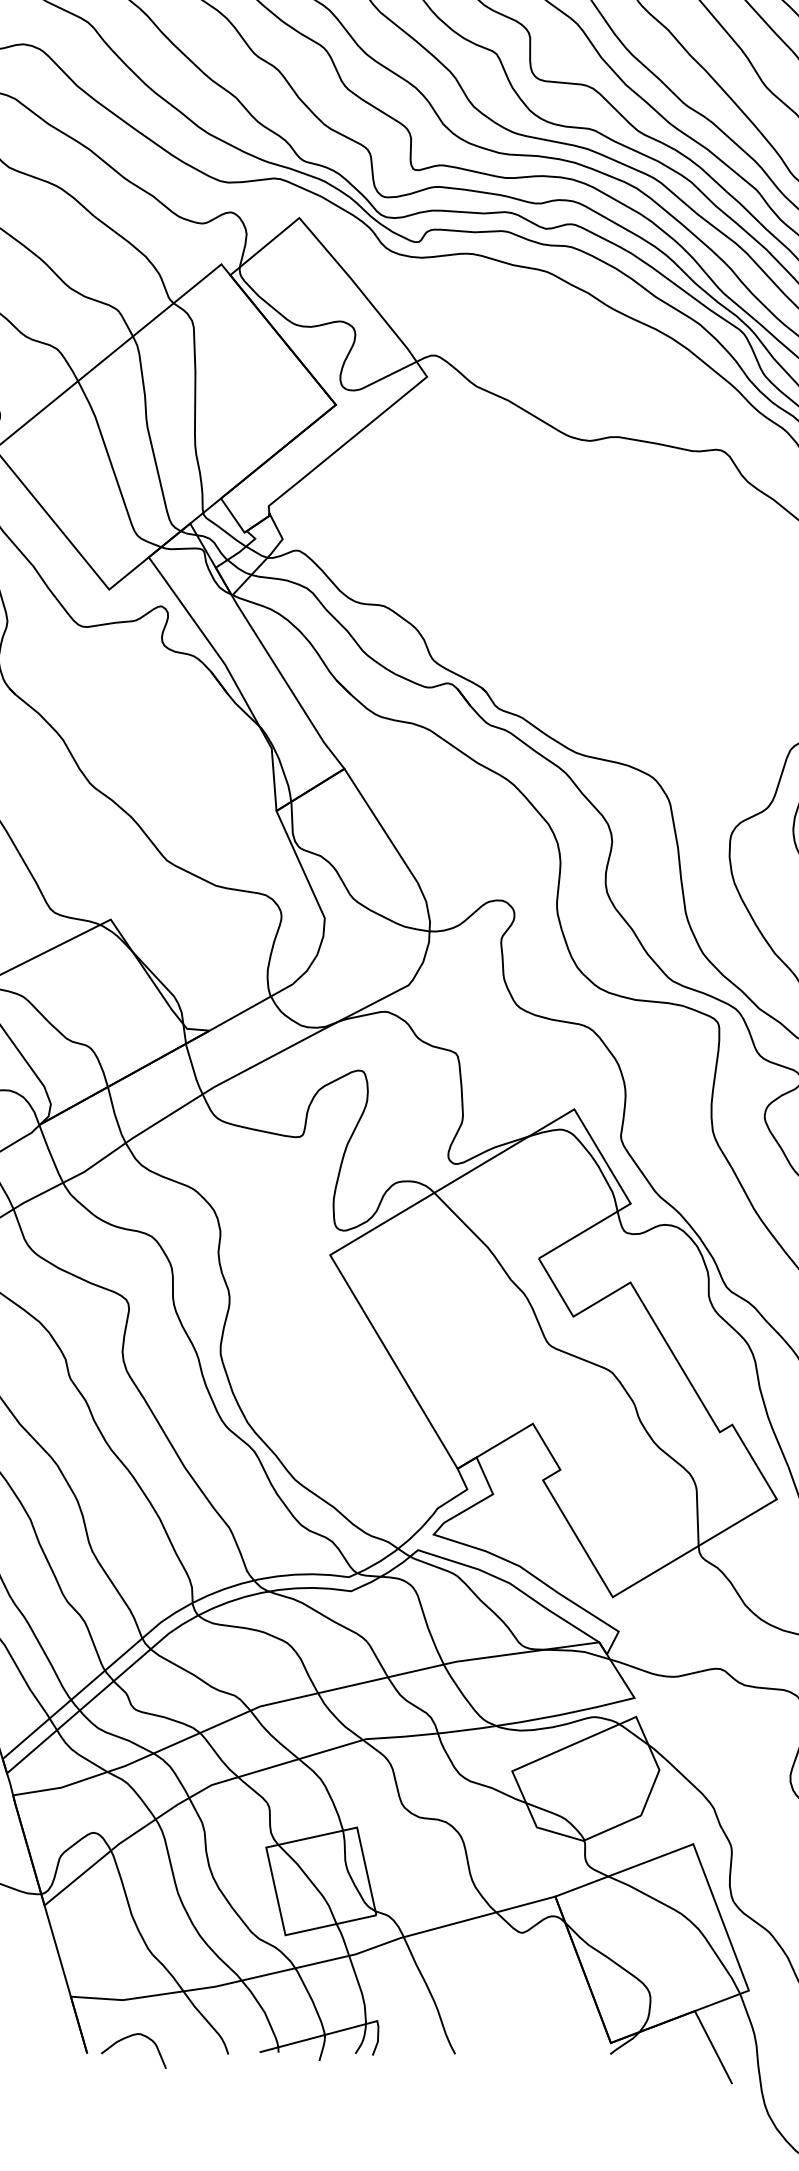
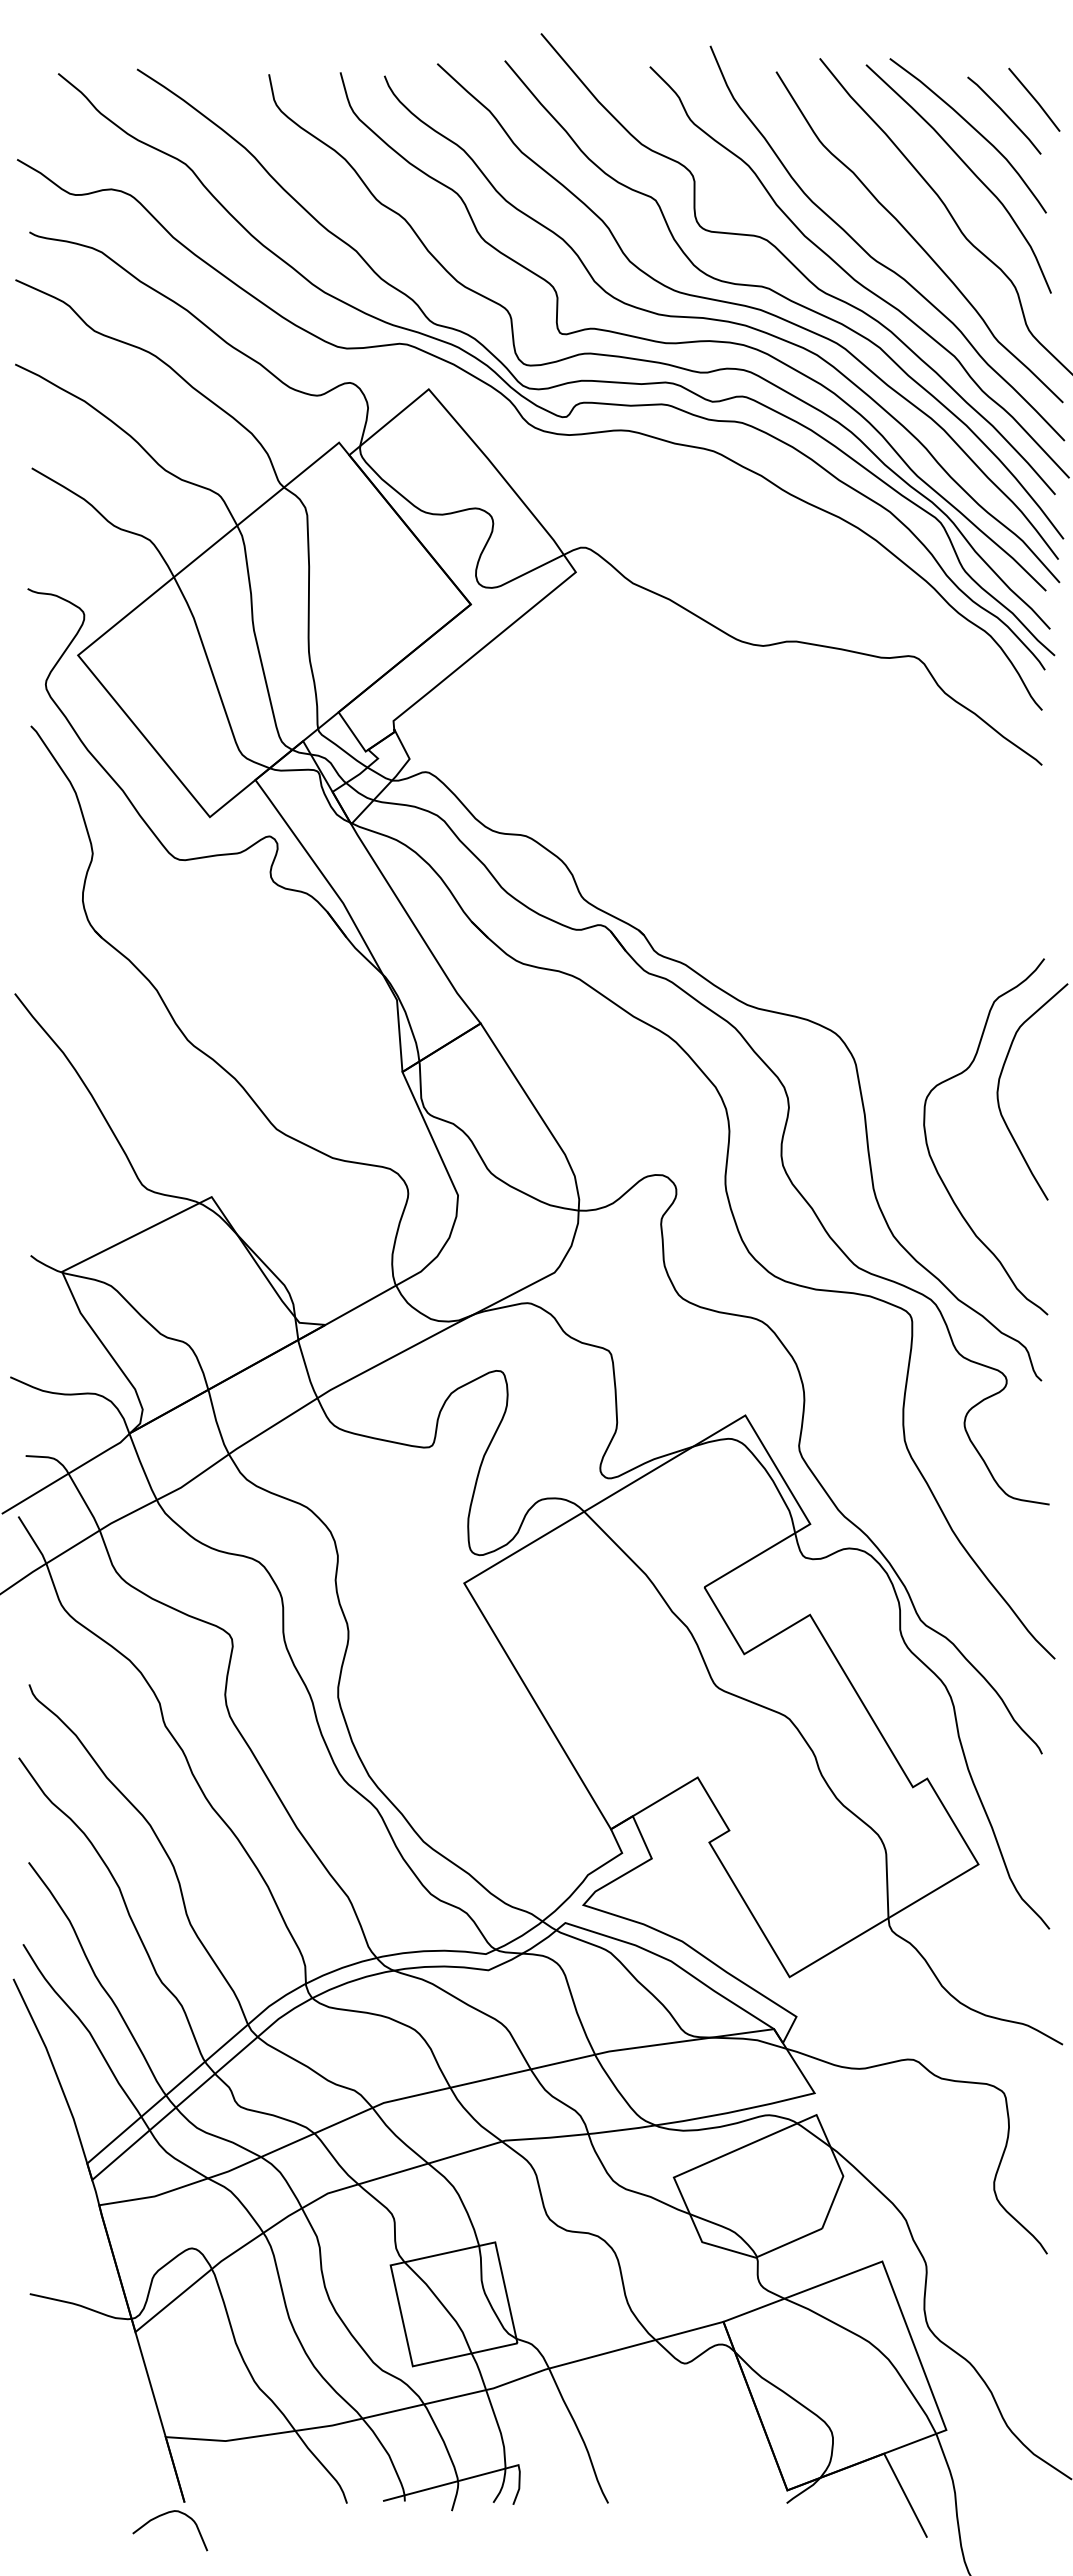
curve: (130, 2037) -> (166, 2514), moved

